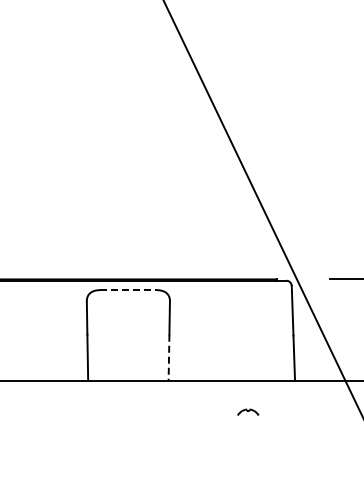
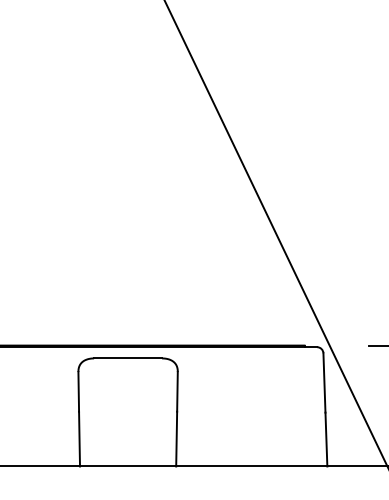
line: (128, 290) -> (128, 358), dashed -> solid
line: (169, 357) -> (177, 438), dashed -> solid

